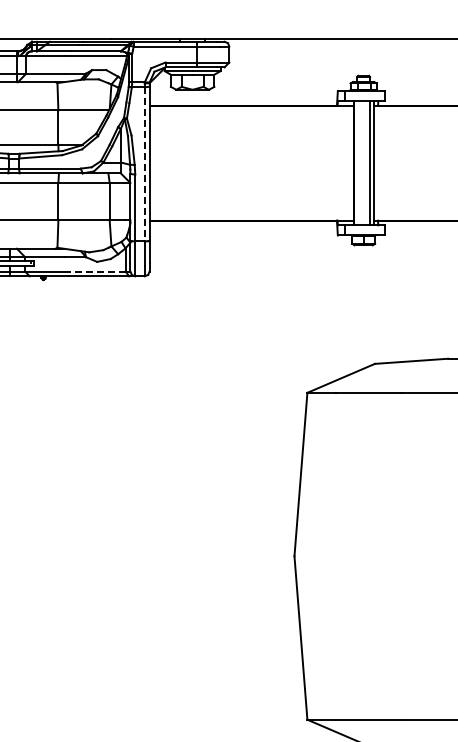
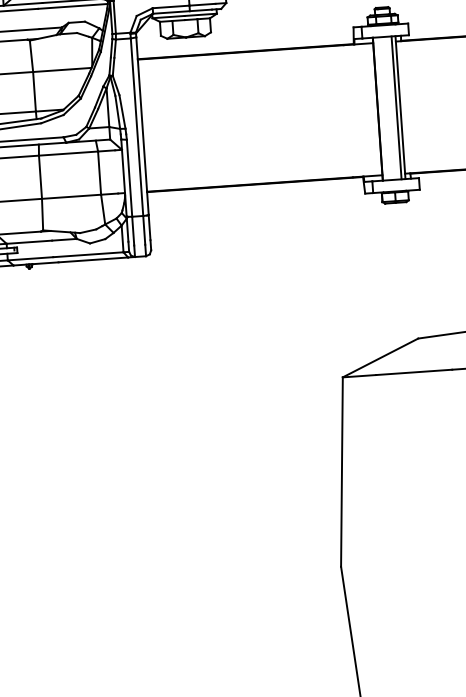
line: (144, 164) -> (136, 127), dashed -> solid
line: (94, 271) -> (87, 254), dashed -> solid

